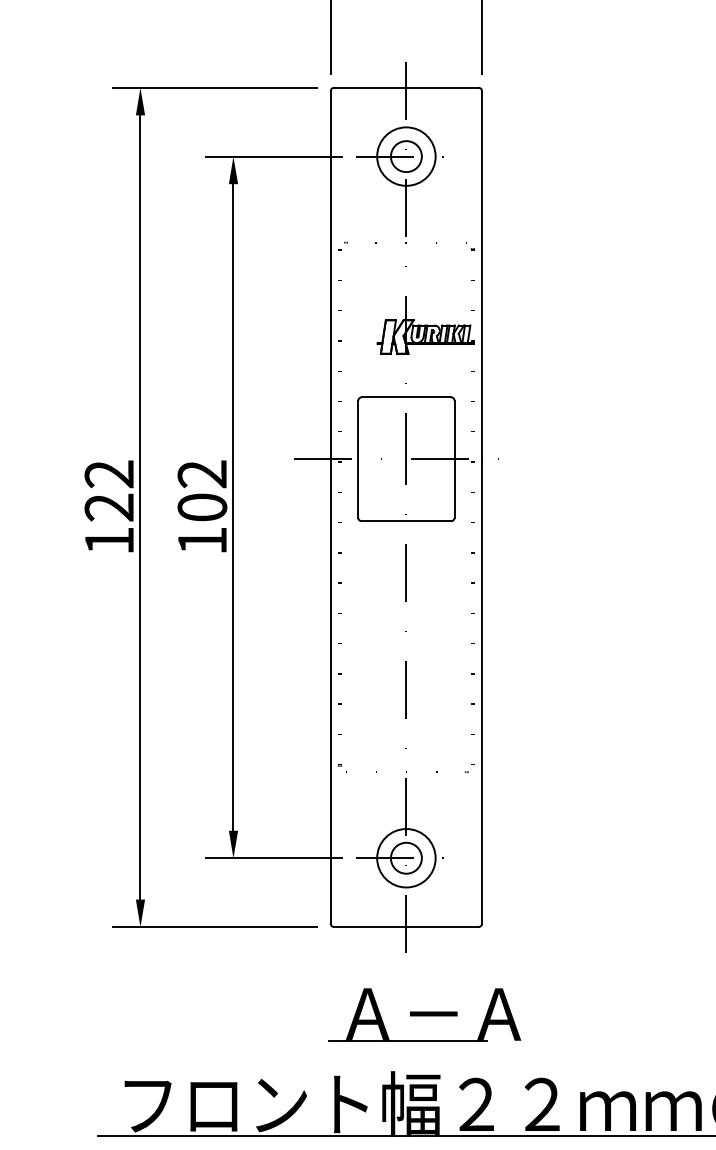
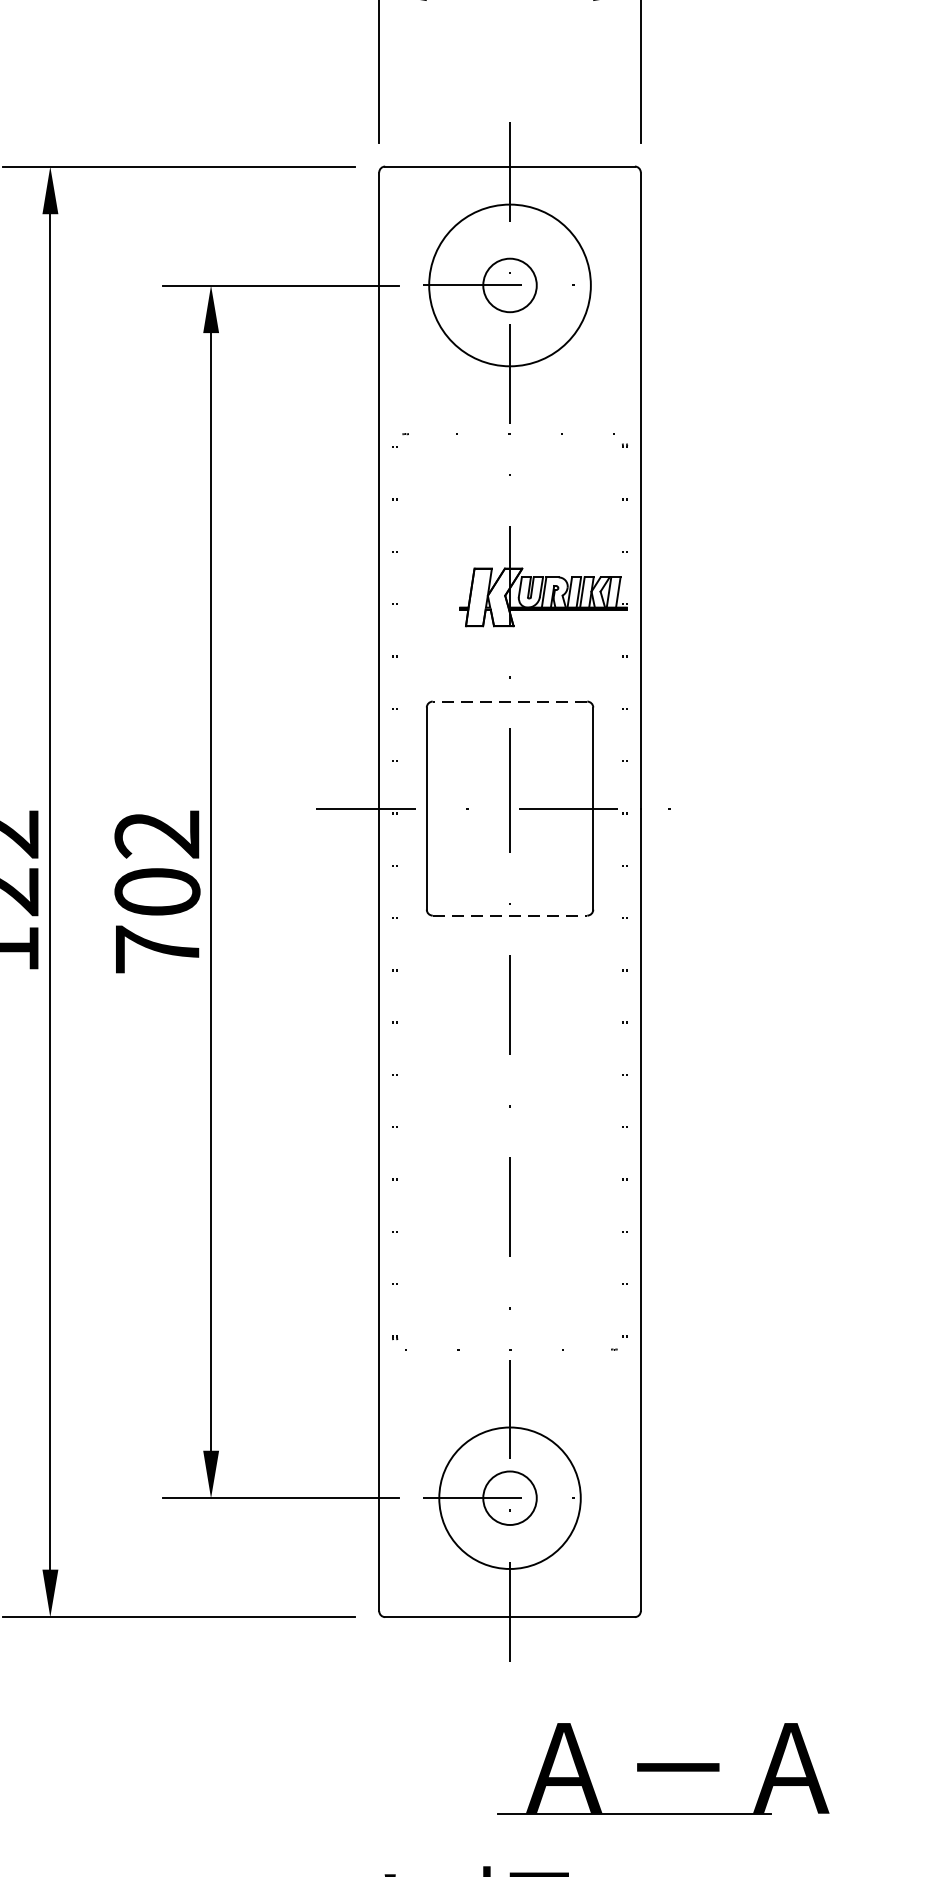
circle: (406, 156) -> (510, 285), size x1.6
line: (406, 397) -> (510, 701), solid -> dashed
line: (406, 521) -> (510, 916), solid -> dashed
text: (202, 540) -> (157, 949), 102 -> 702
circle: (406, 858) -> (510, 1498), size x1.4
part: (424, 1014) -> (662, 1768), moved

